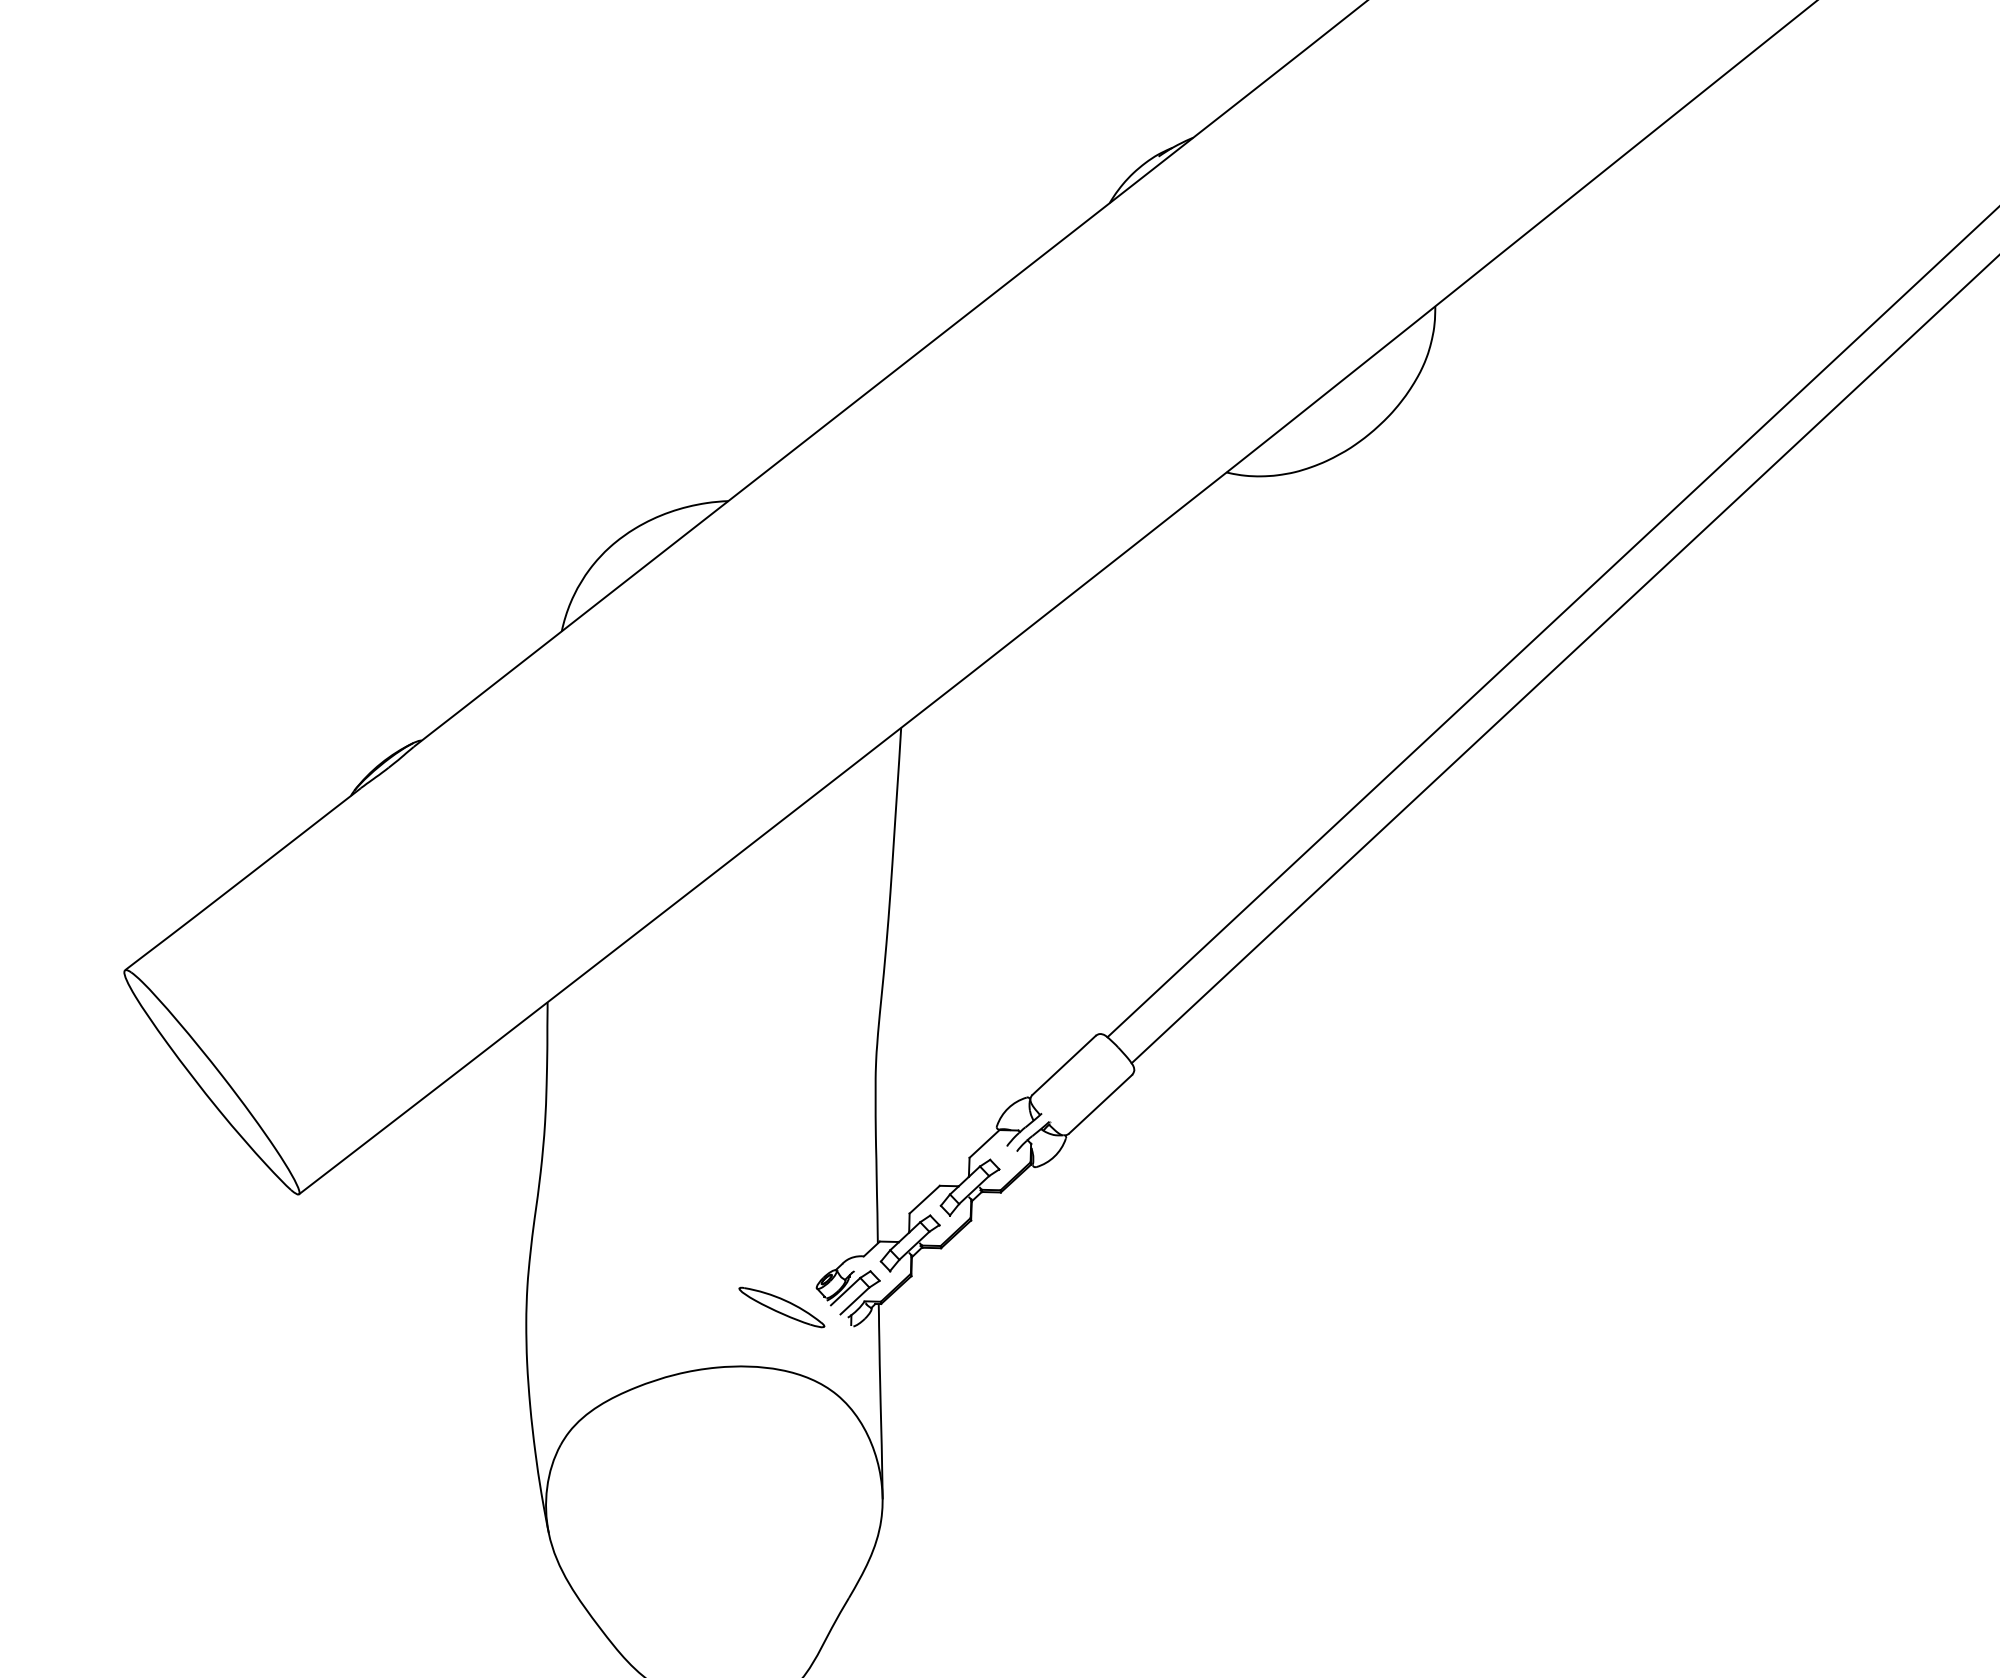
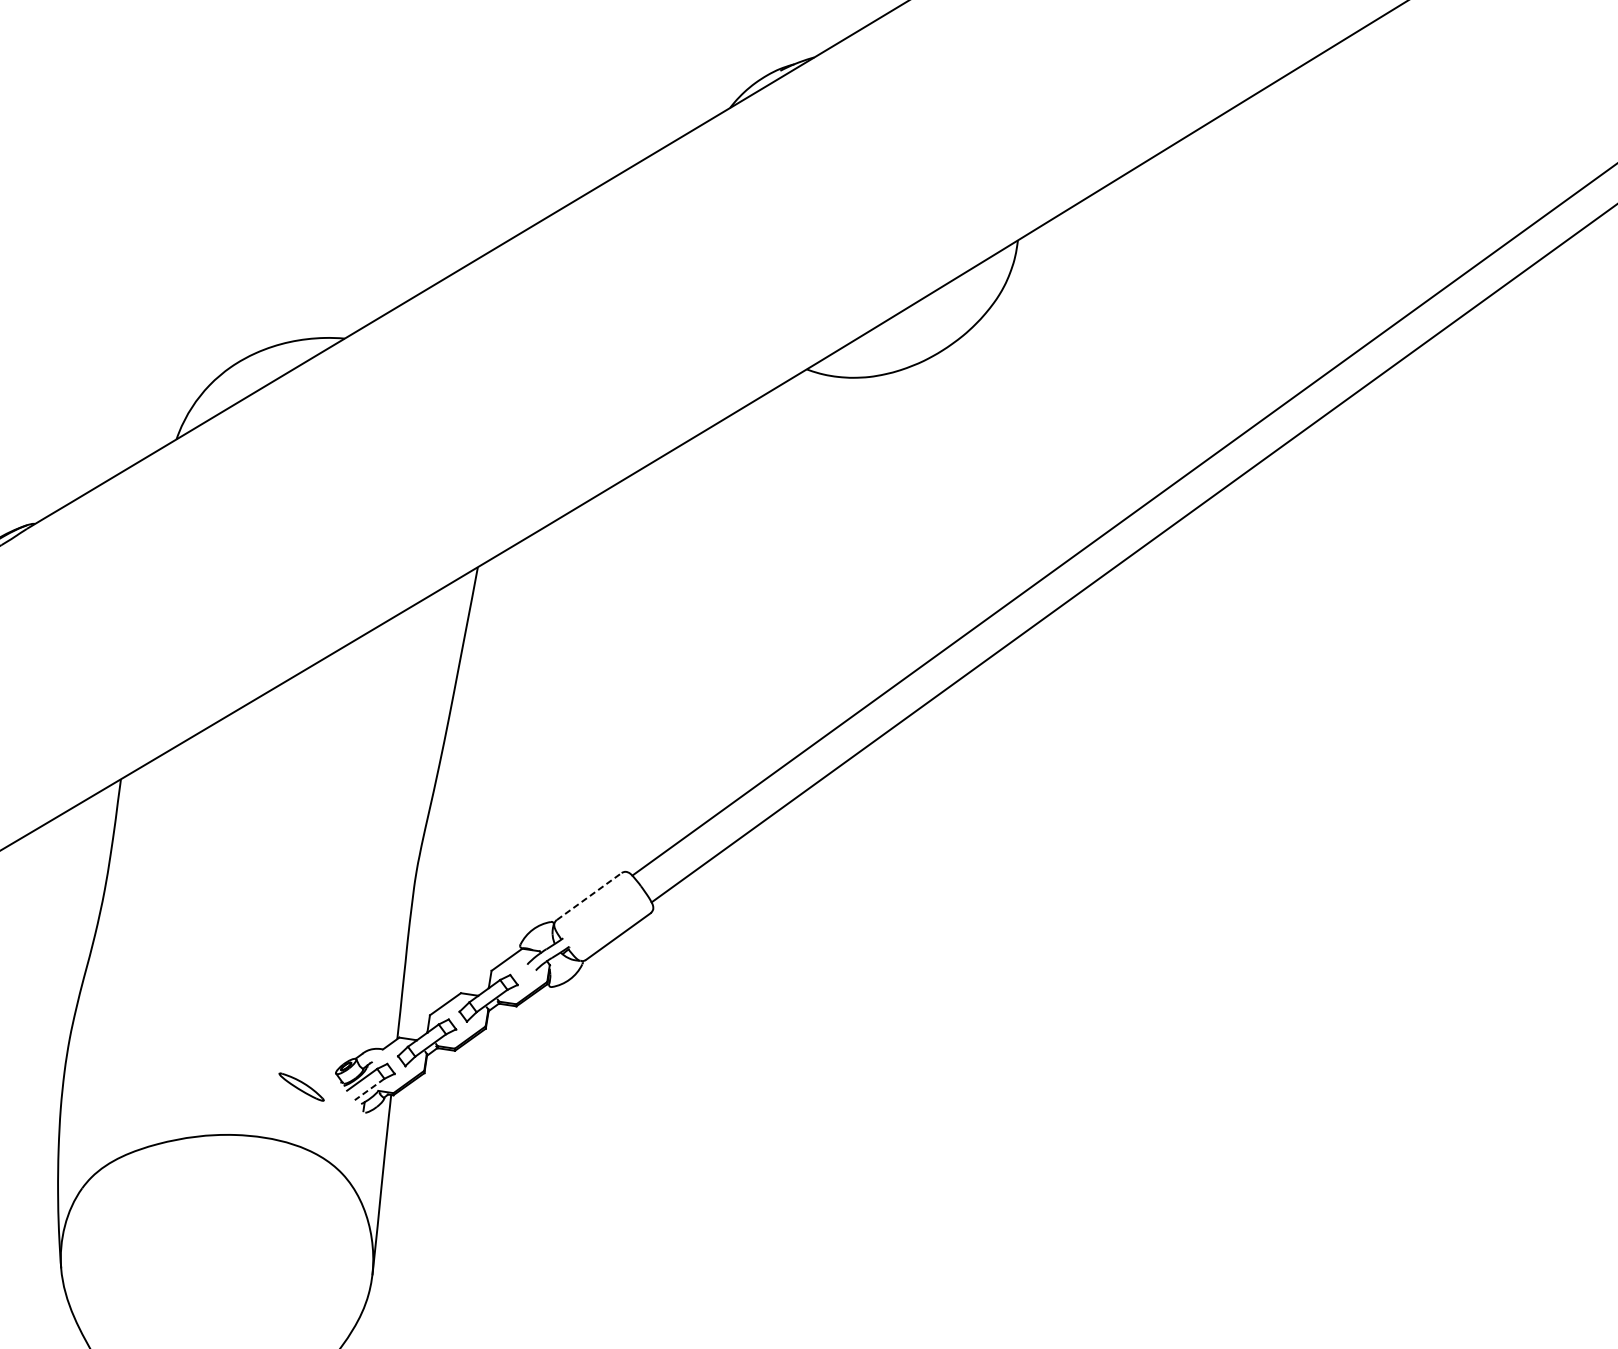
line: (1064, 1065) -> (589, 896), solid -> dashed
line: (854, 1300) -> (369, 1088), solid -> dashed
part: (781, 1307) -> (301, 1087), size x0.6

